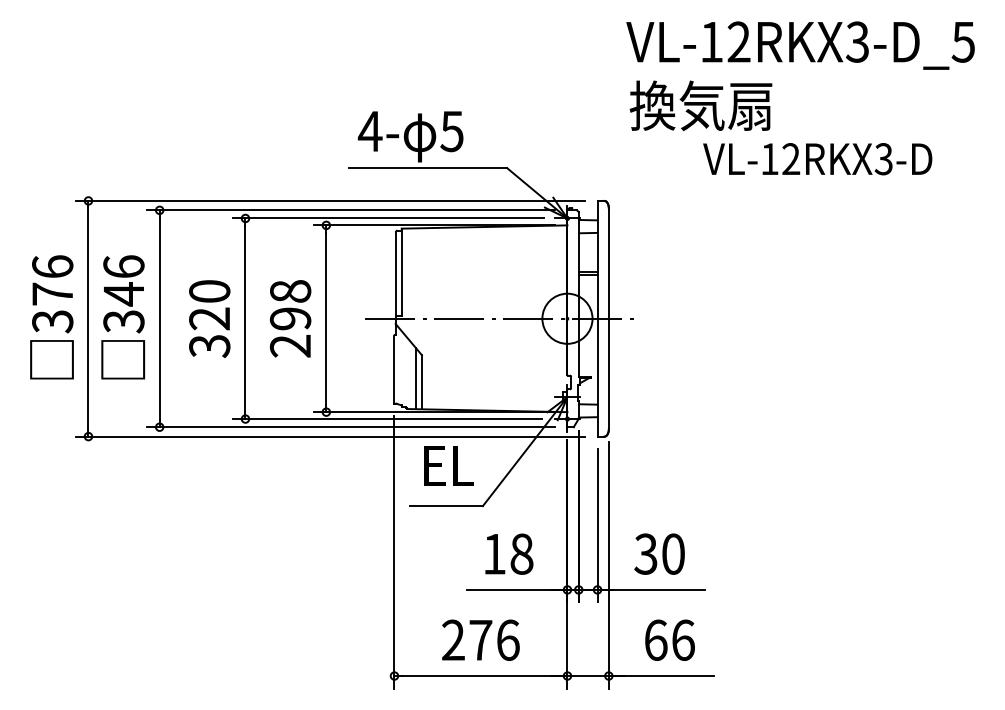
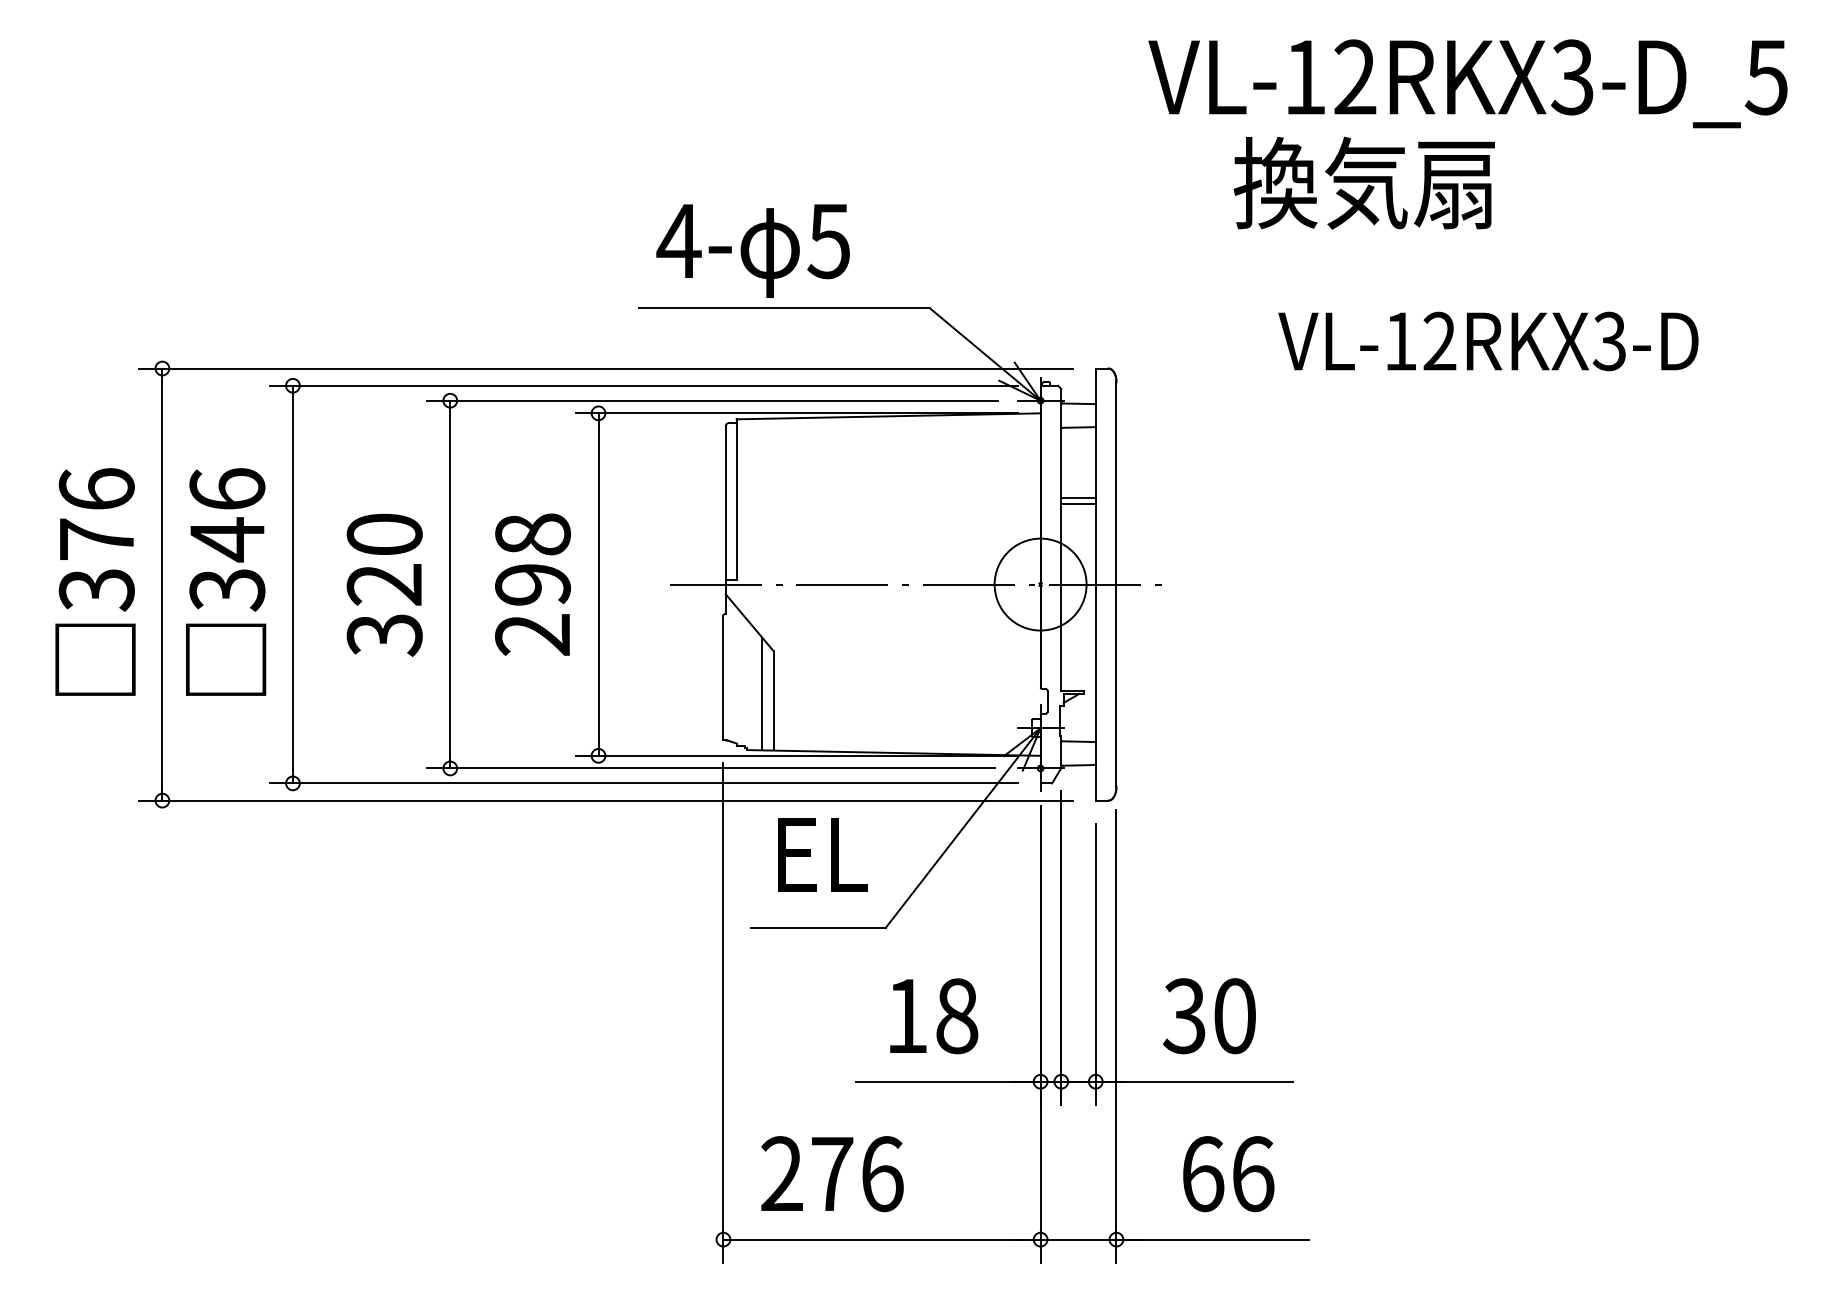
text: (700, 105) -> (1363, 182), moved
text: (817, 159) -> (1488, 342), moved
text: (480, 639) -> (831, 1172), moved

